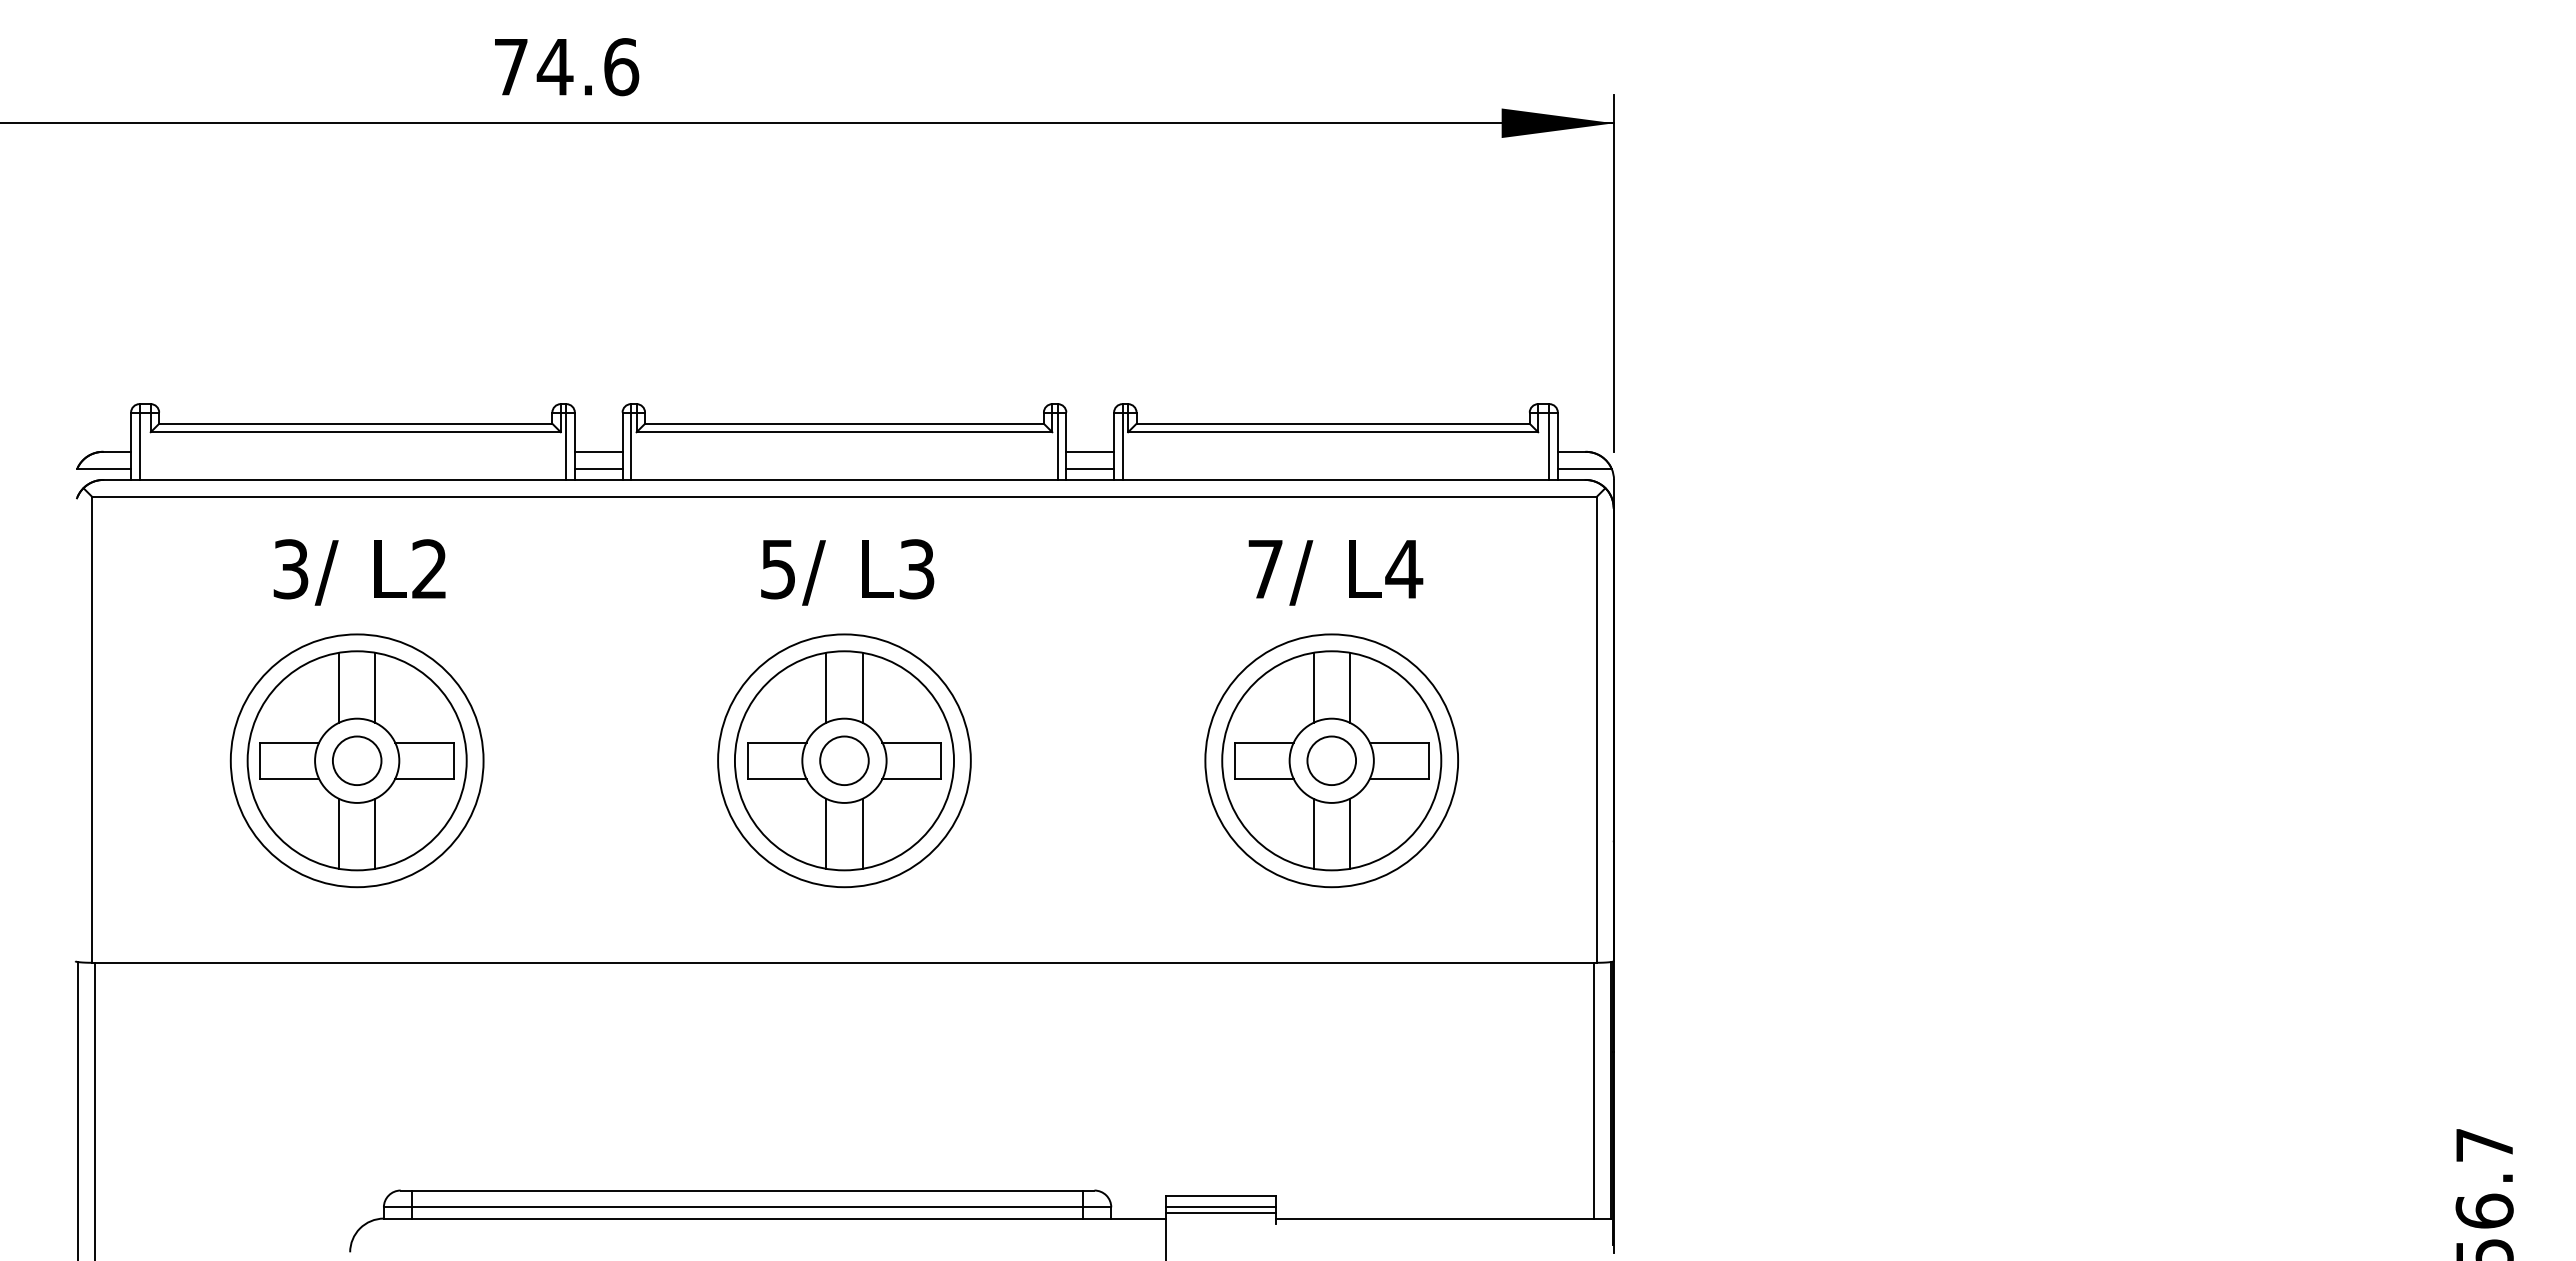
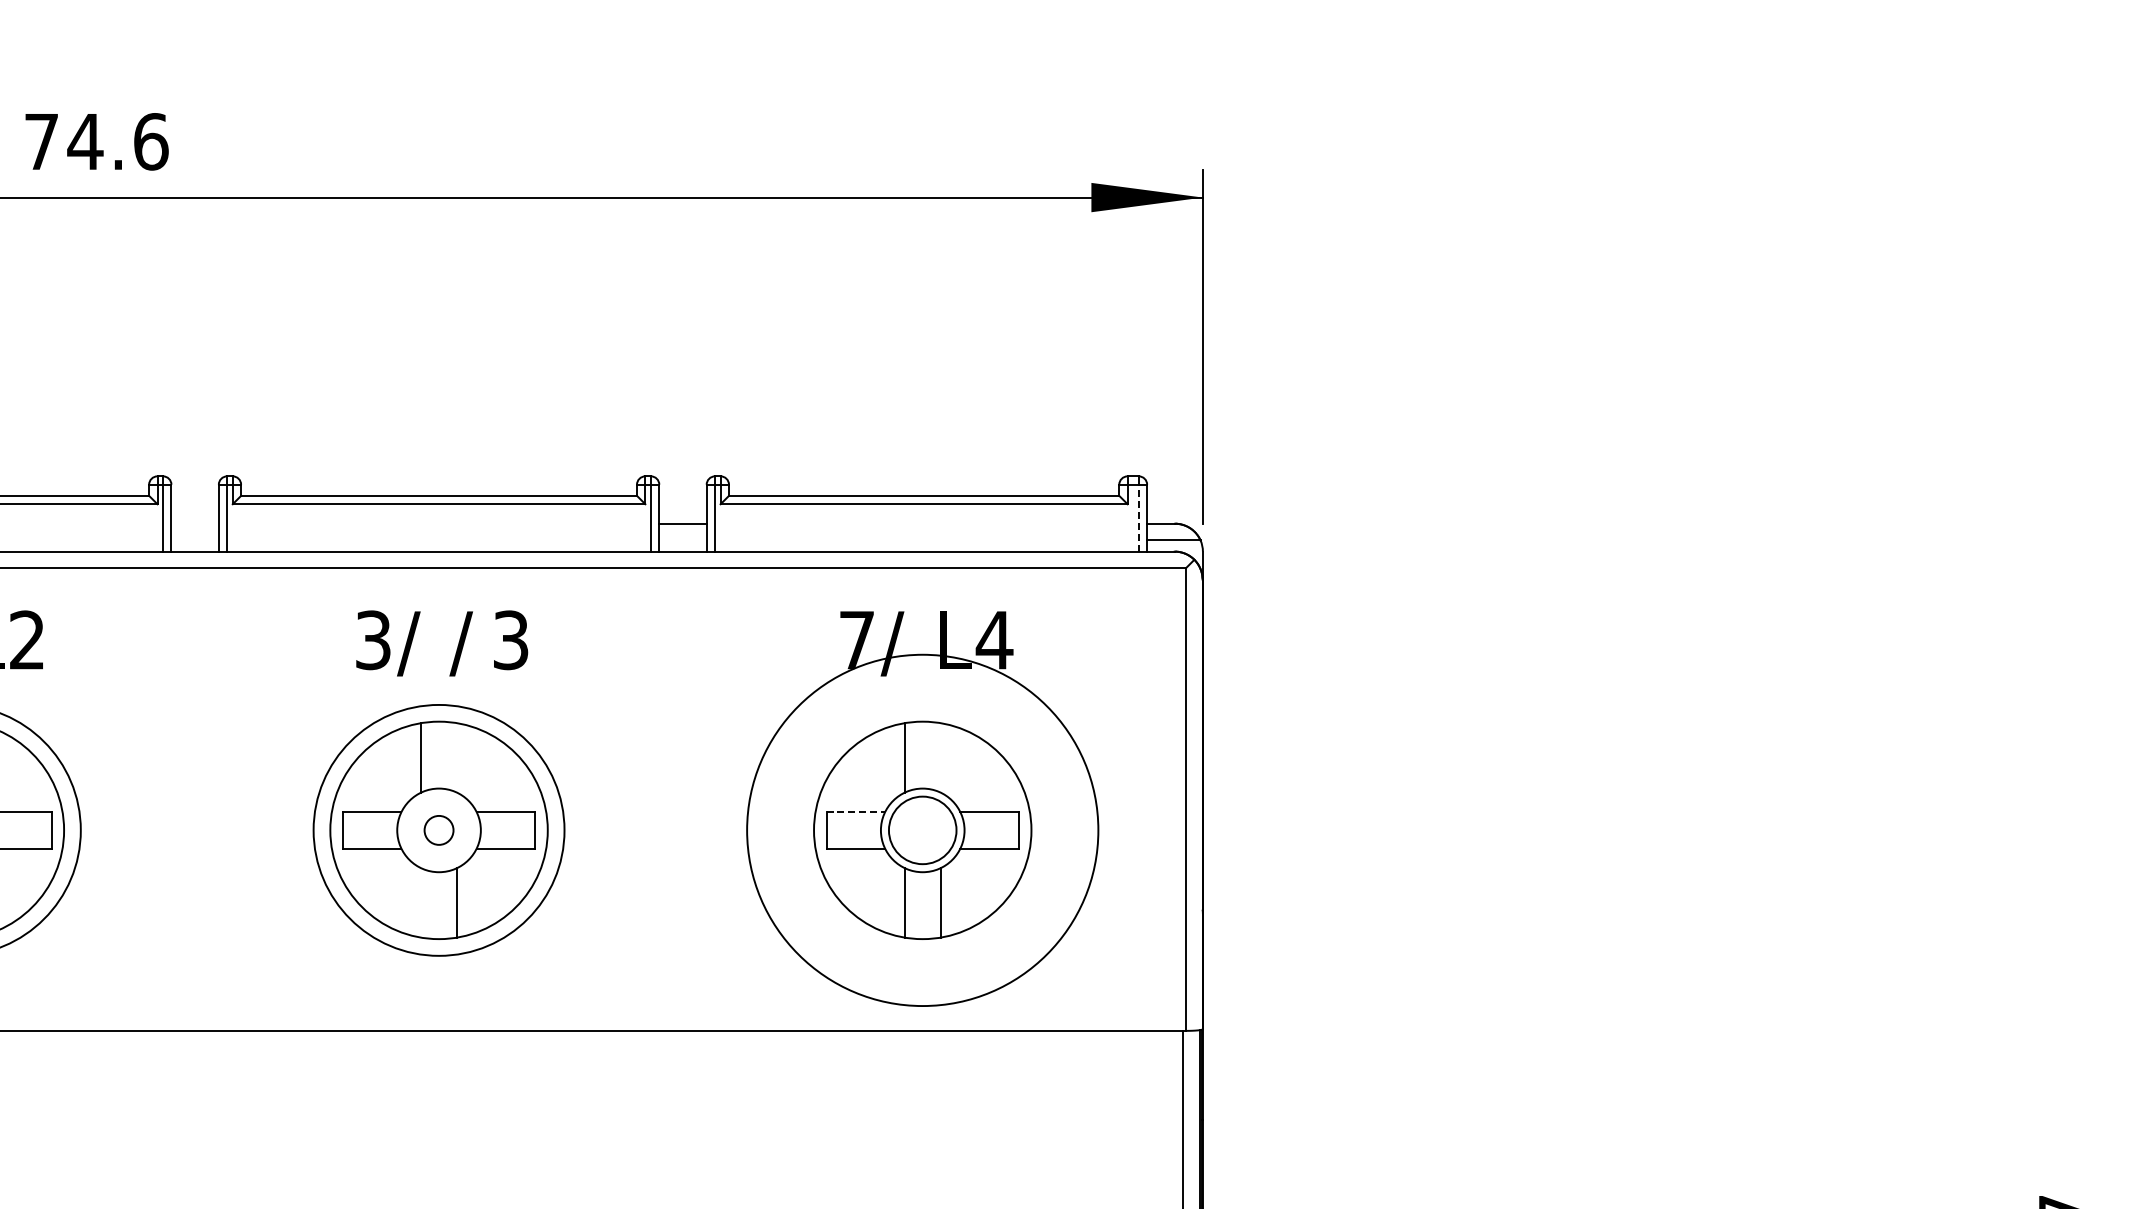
text: (567, 67) -> (97, 142), moved
line: (1549, 446) -> (1138, 518), solid -> dashed
line: (598, 451) -> (194, 523), removed
line: (598, 468) -> (194, 540), removed
line: (1090, 468) -> (683, 540), removed
text: (778, 568) -> (373, 639), 5 -> 3
text: (873, 572) -> (467, 643), L -> /
line: (862, 687) -> (456, 757), removed
line: (1350, 687) -> (941, 757), removed
line: (1264, 742) -> (855, 812), solid -> dashed
circle: (844, 760) -> (439, 830), size x0.6
circle: (1331, 760) -> (922, 830), size x1.4
circle: (1331, 760) -> (922, 830), size x1.4
line: (826, 833) -> (421, 902), removed

